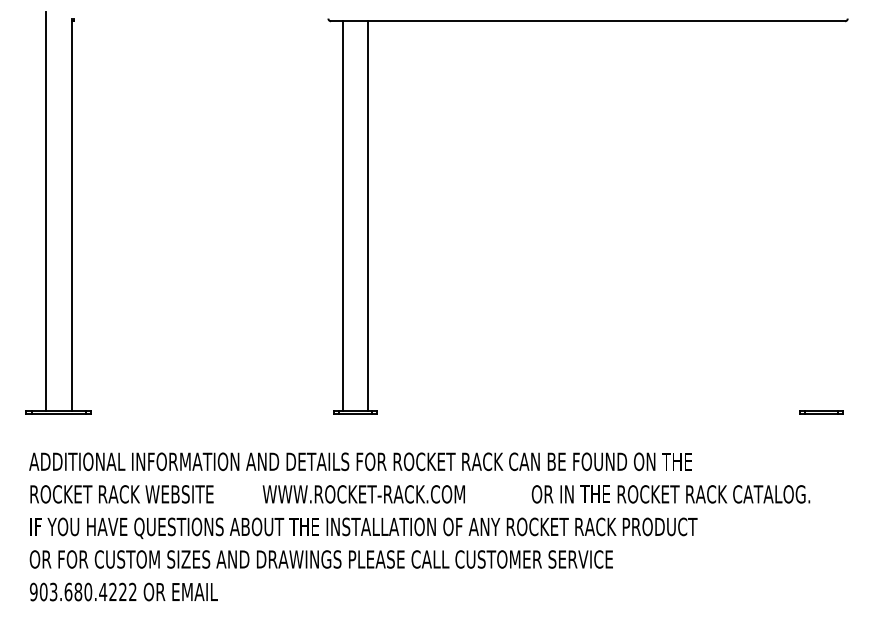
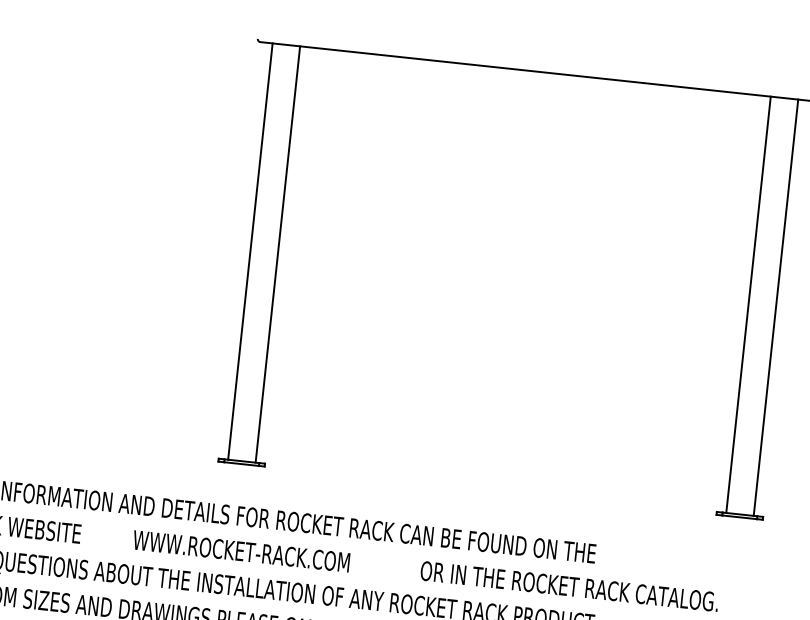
line: (808, 215) -> (748, 304), added
line: (834, 215) -> (776, 307), added

